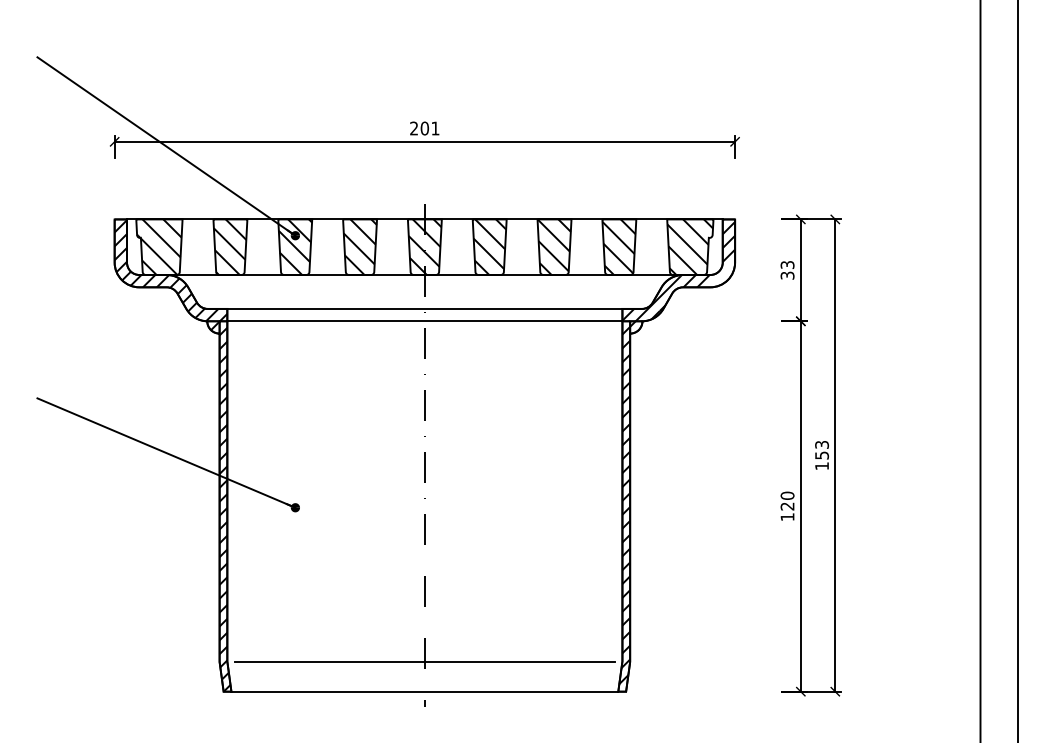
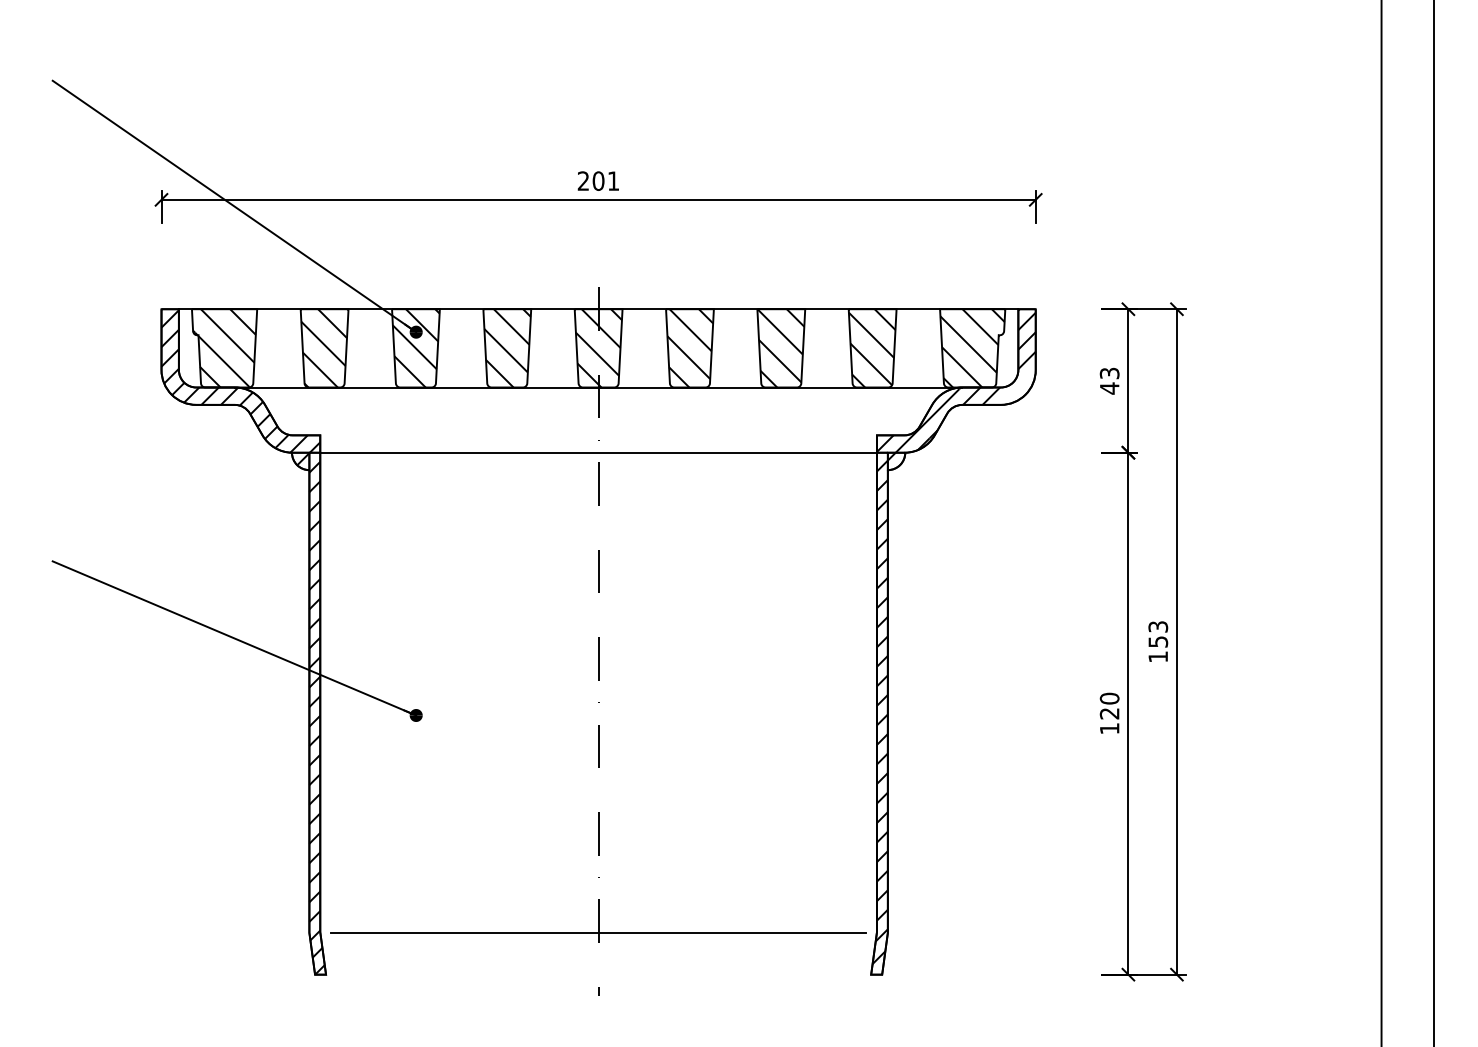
text: (787, 275) -> (1109, 388), 33 -> 43
line: (424, 308) -> (598, 434), removed
line: (424, 691) -> (598, 974), removed

